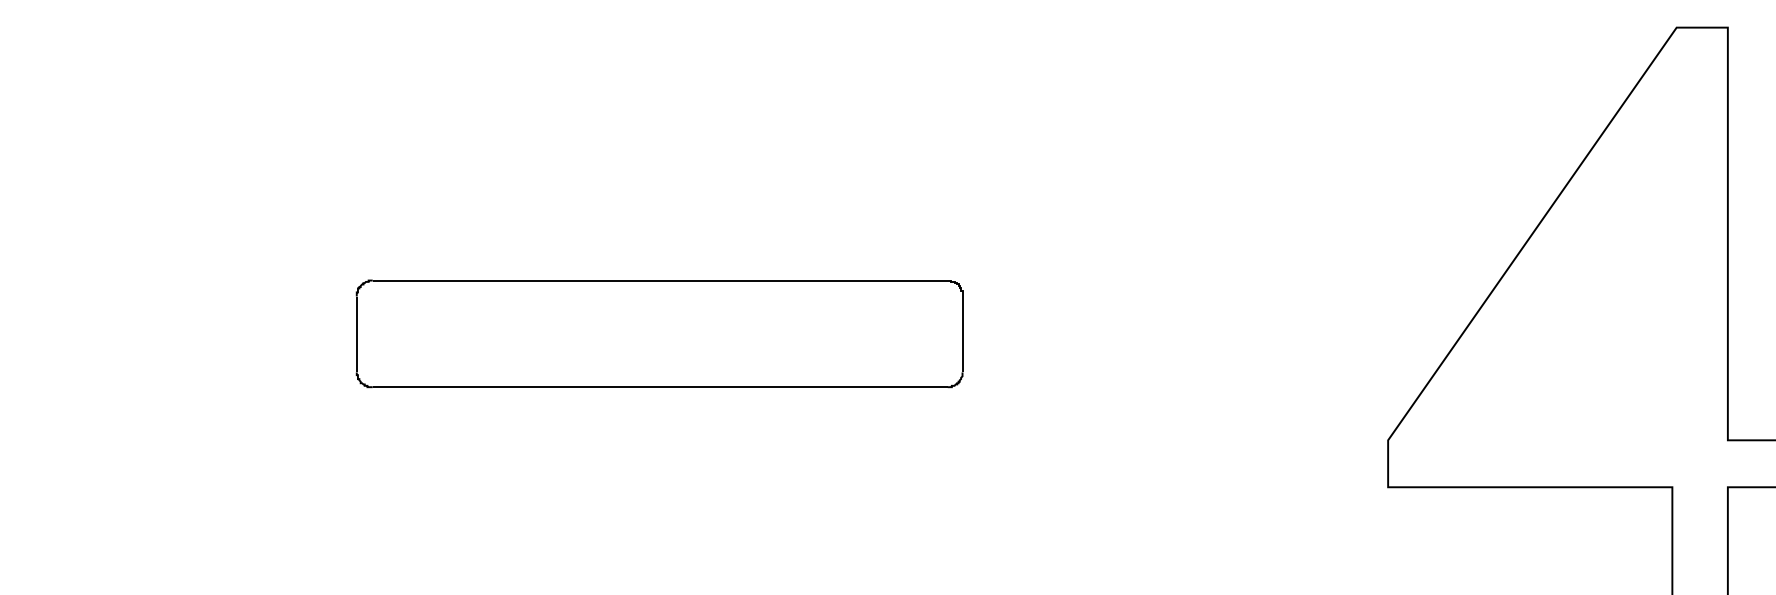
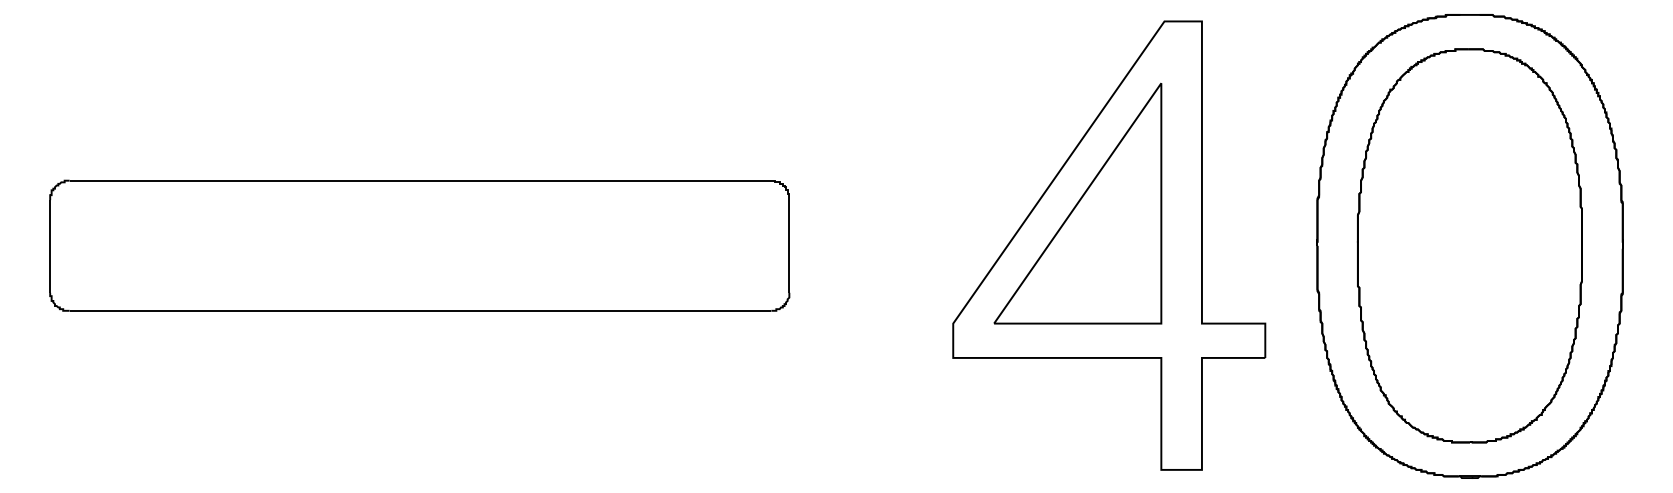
part: (1557, 276) -> (1077, 203), added
part: (659, 333) -> (419, 245), size x1.67

